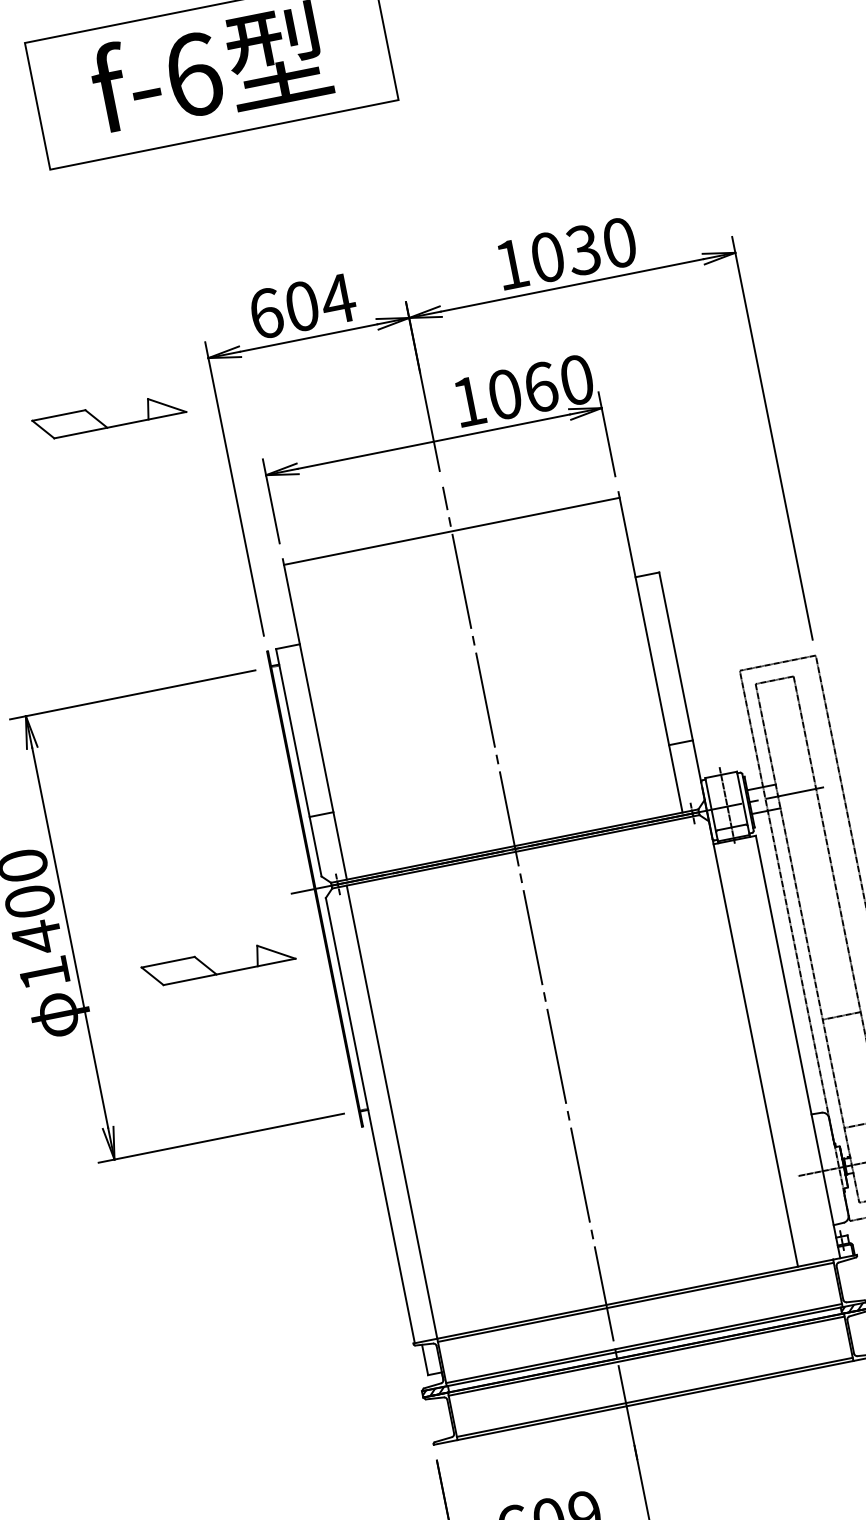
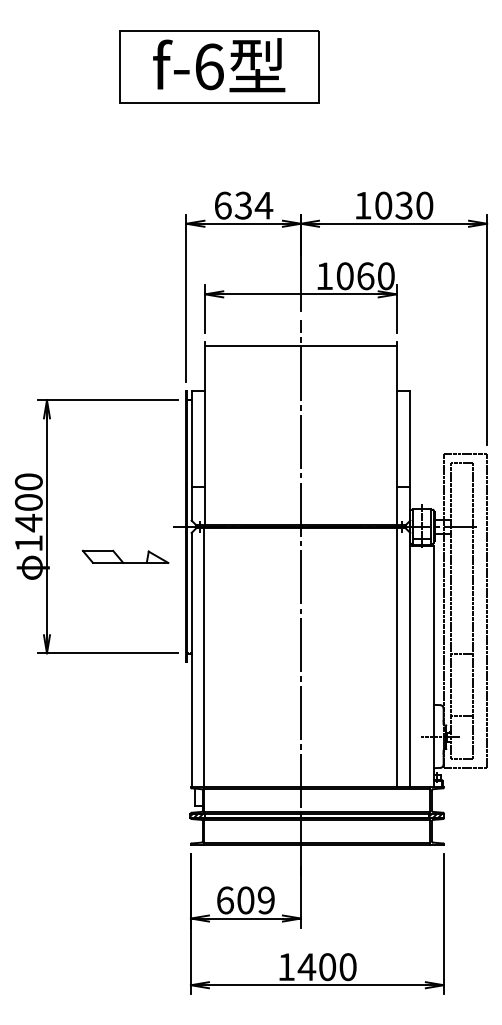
text: (302, 306) -> (243, 205), 604 -> 634
part: (108, 415) -> (125, 244), removed
line: (728, 1044) -> (396, 657), added

